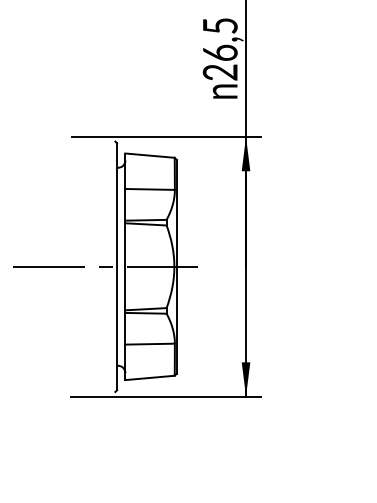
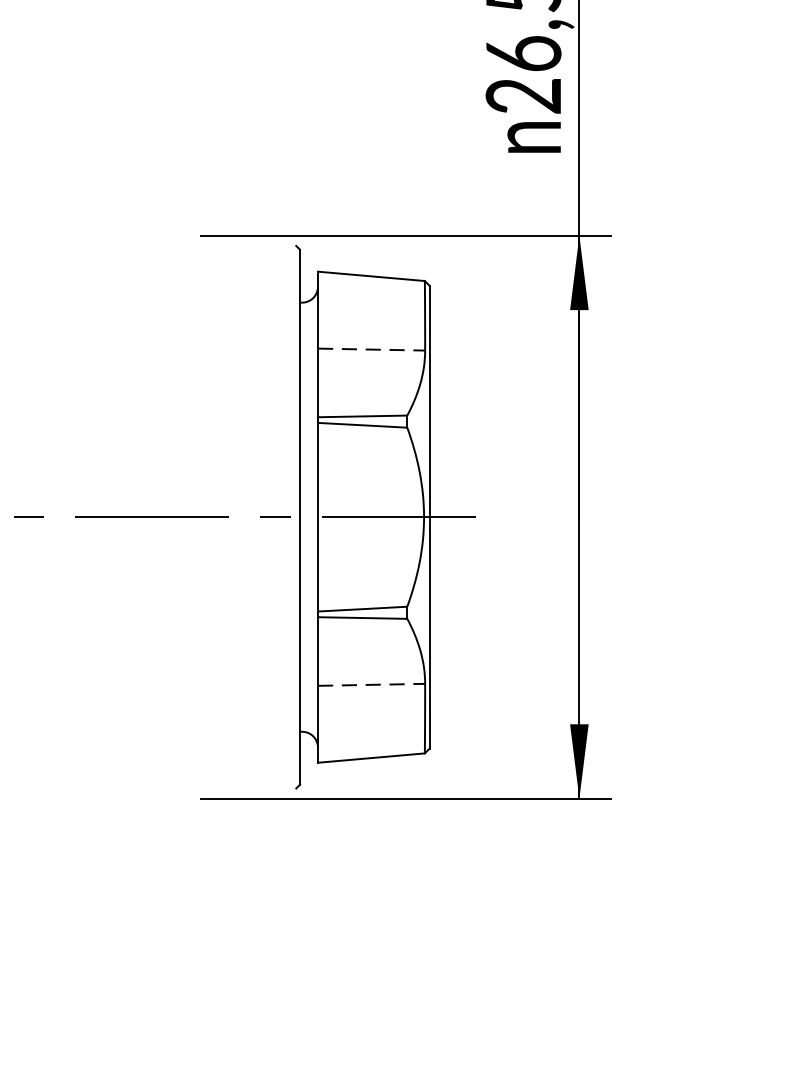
line: (150, 189) -> (372, 349), solid -> dashed
line: (150, 344) -> (372, 685), solid -> dashed

